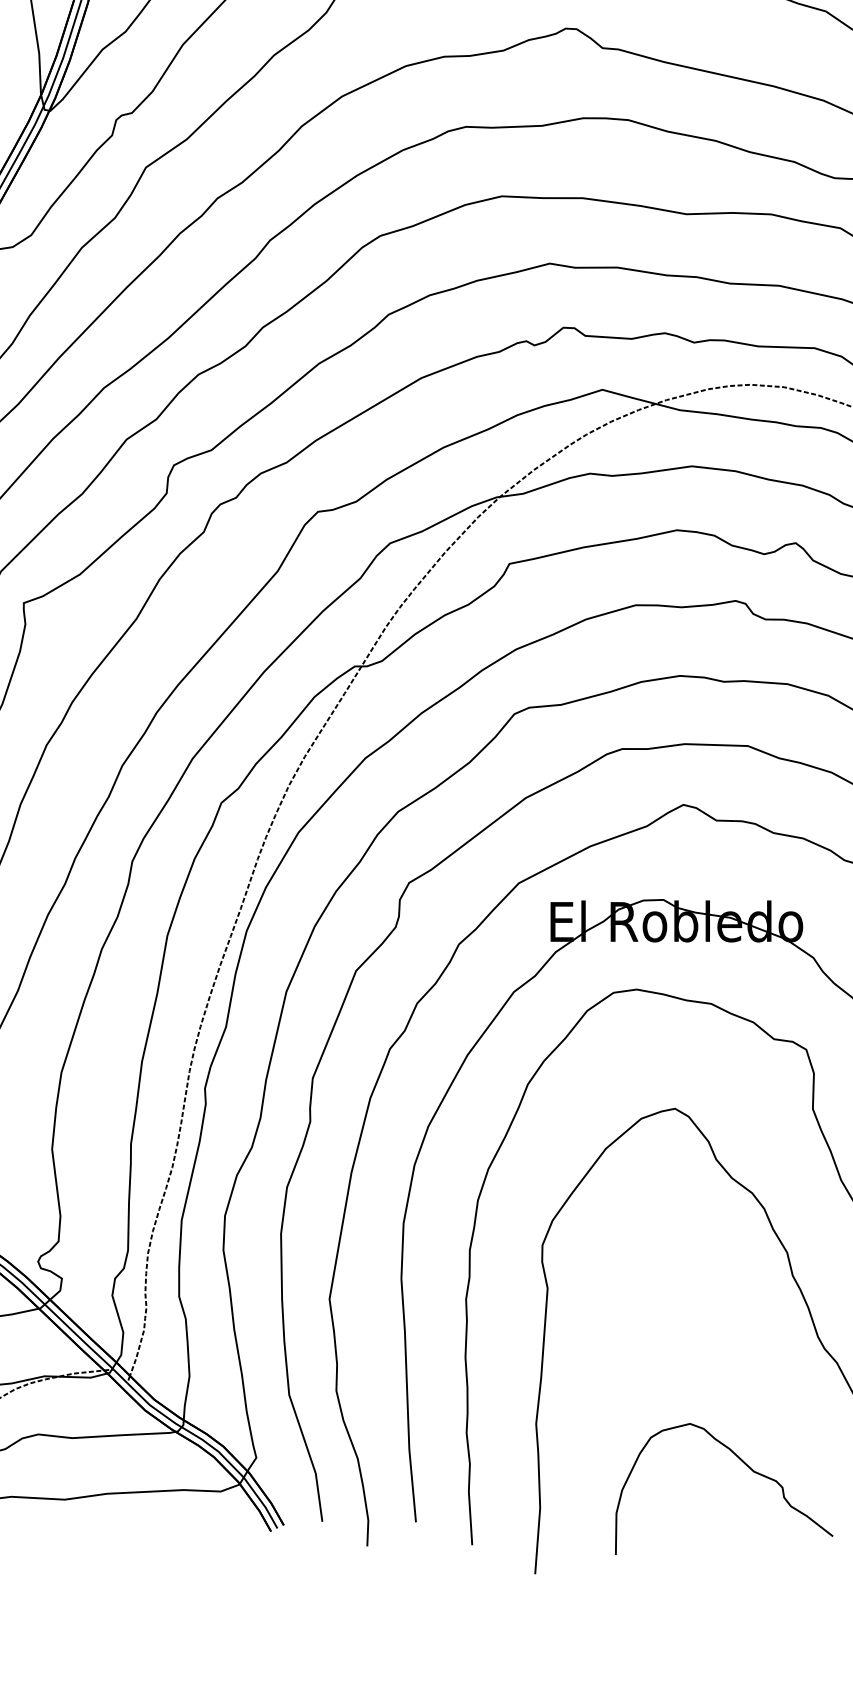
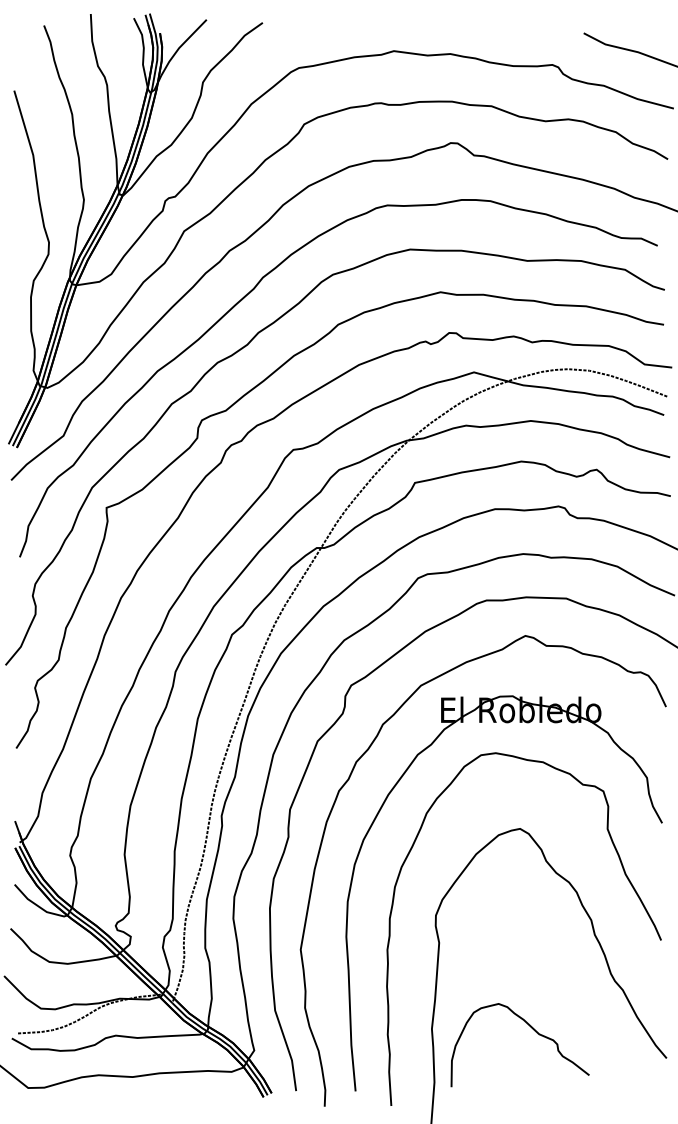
curve: (744, 1465) -> (533, 1030), moved

